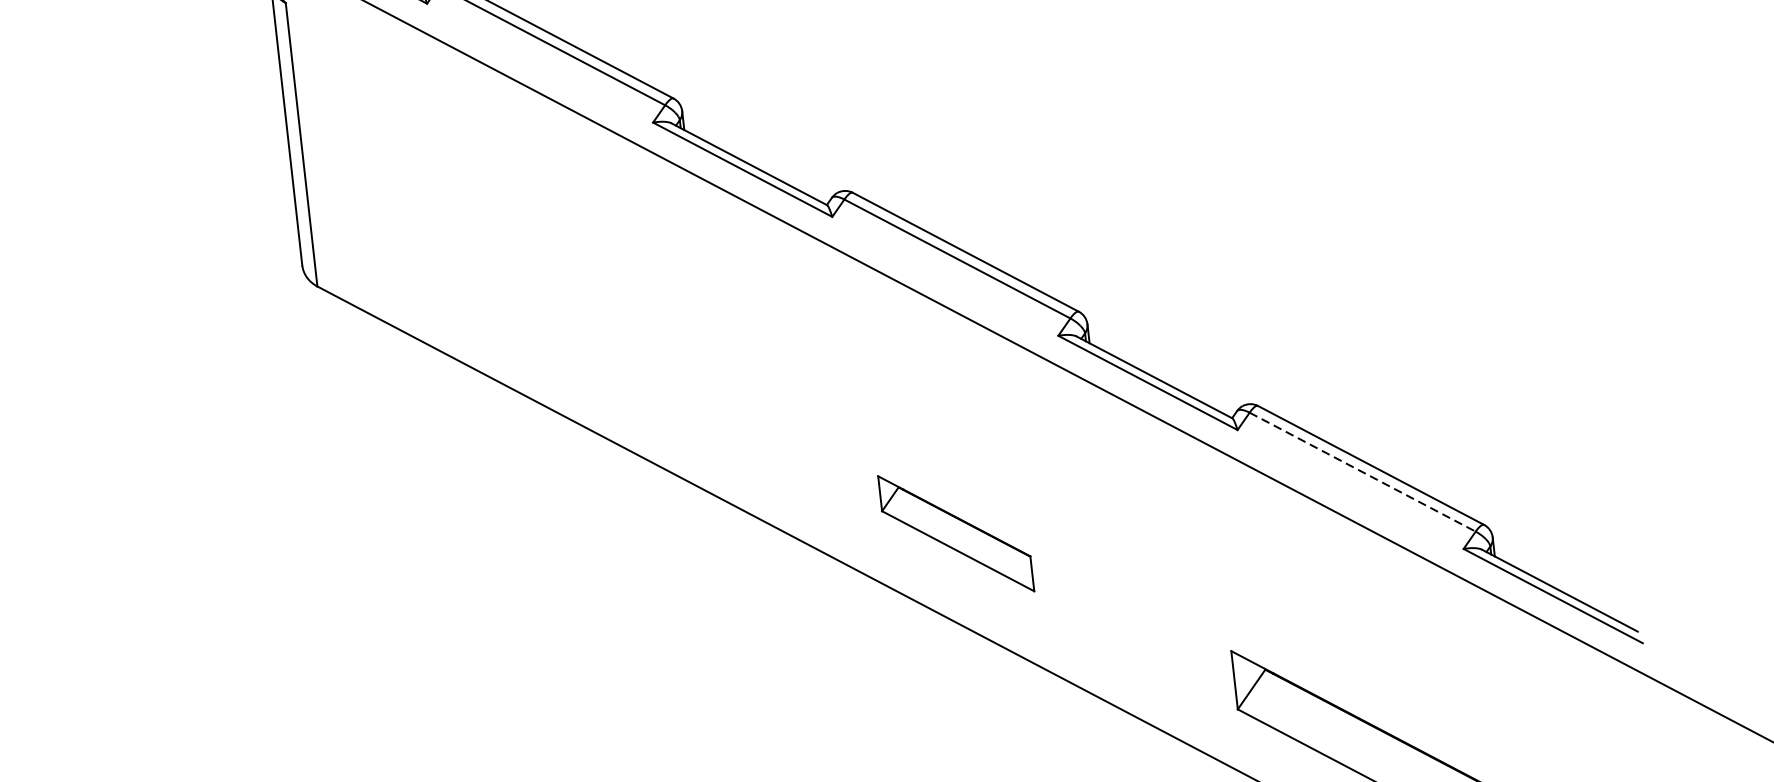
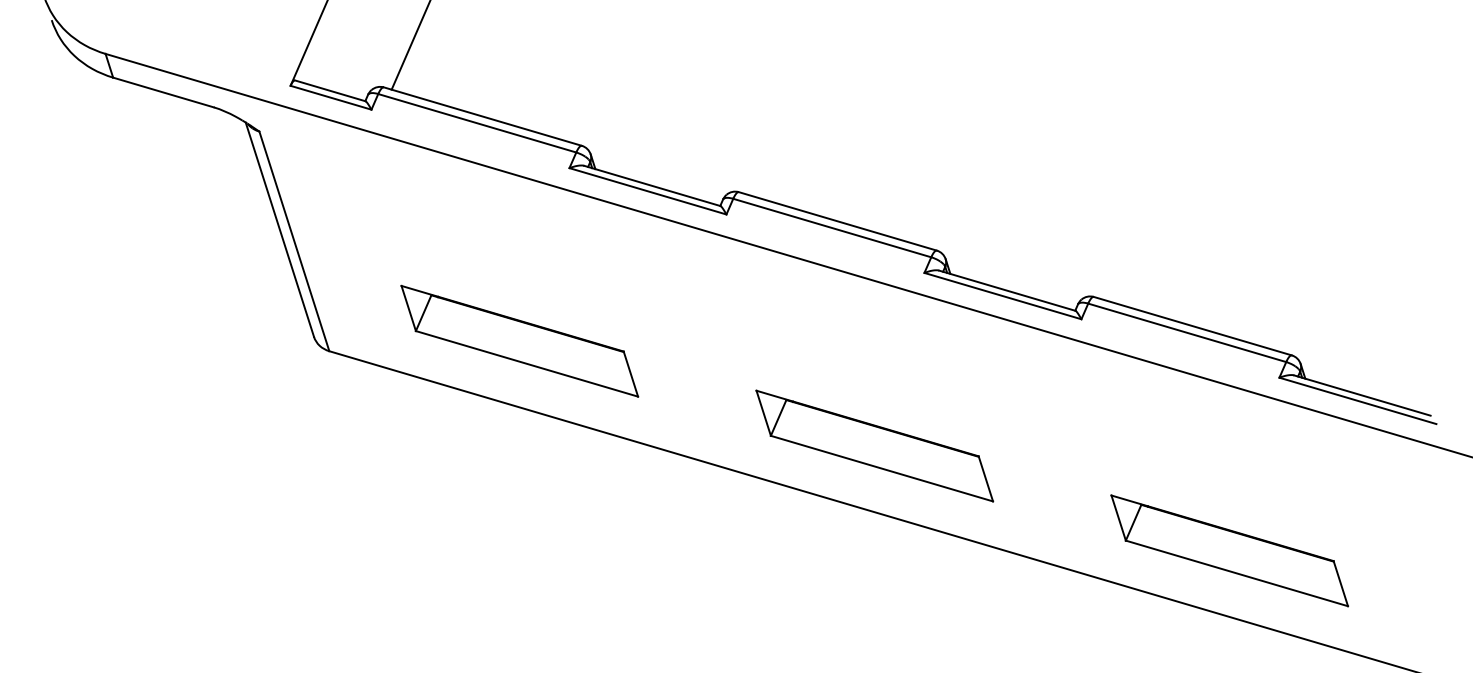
part: (550, 319) -> (519, 340), added
line: (1363, 471) -> (1187, 332), dashed -> solid
part: (955, 533) -> (874, 445), size x1.67

